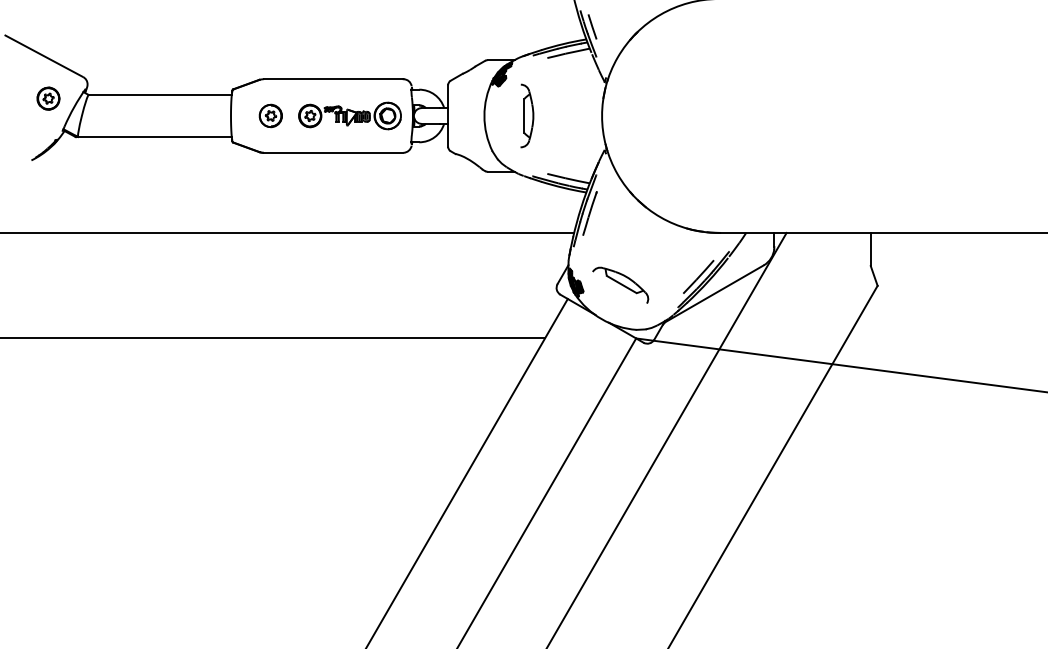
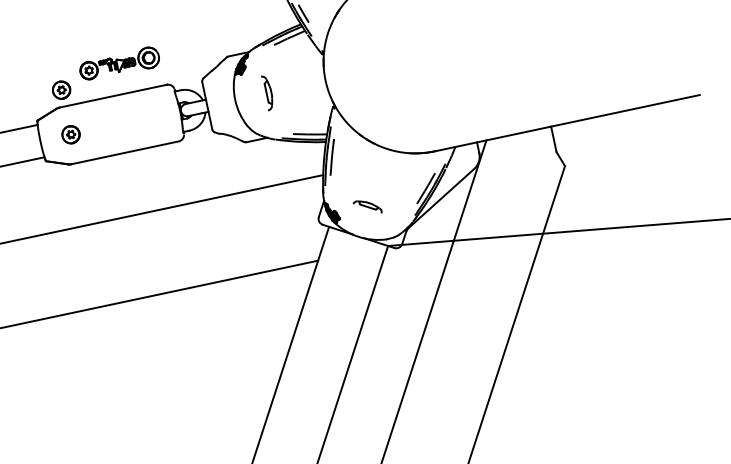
part: (270, 57) -> (61, 89), added
part: (349, 115) -> (119, 63), moved
part: (527, 115) -> (268, 92), size x0.7
part: (620, 284) -> (367, 207), size x0.6

